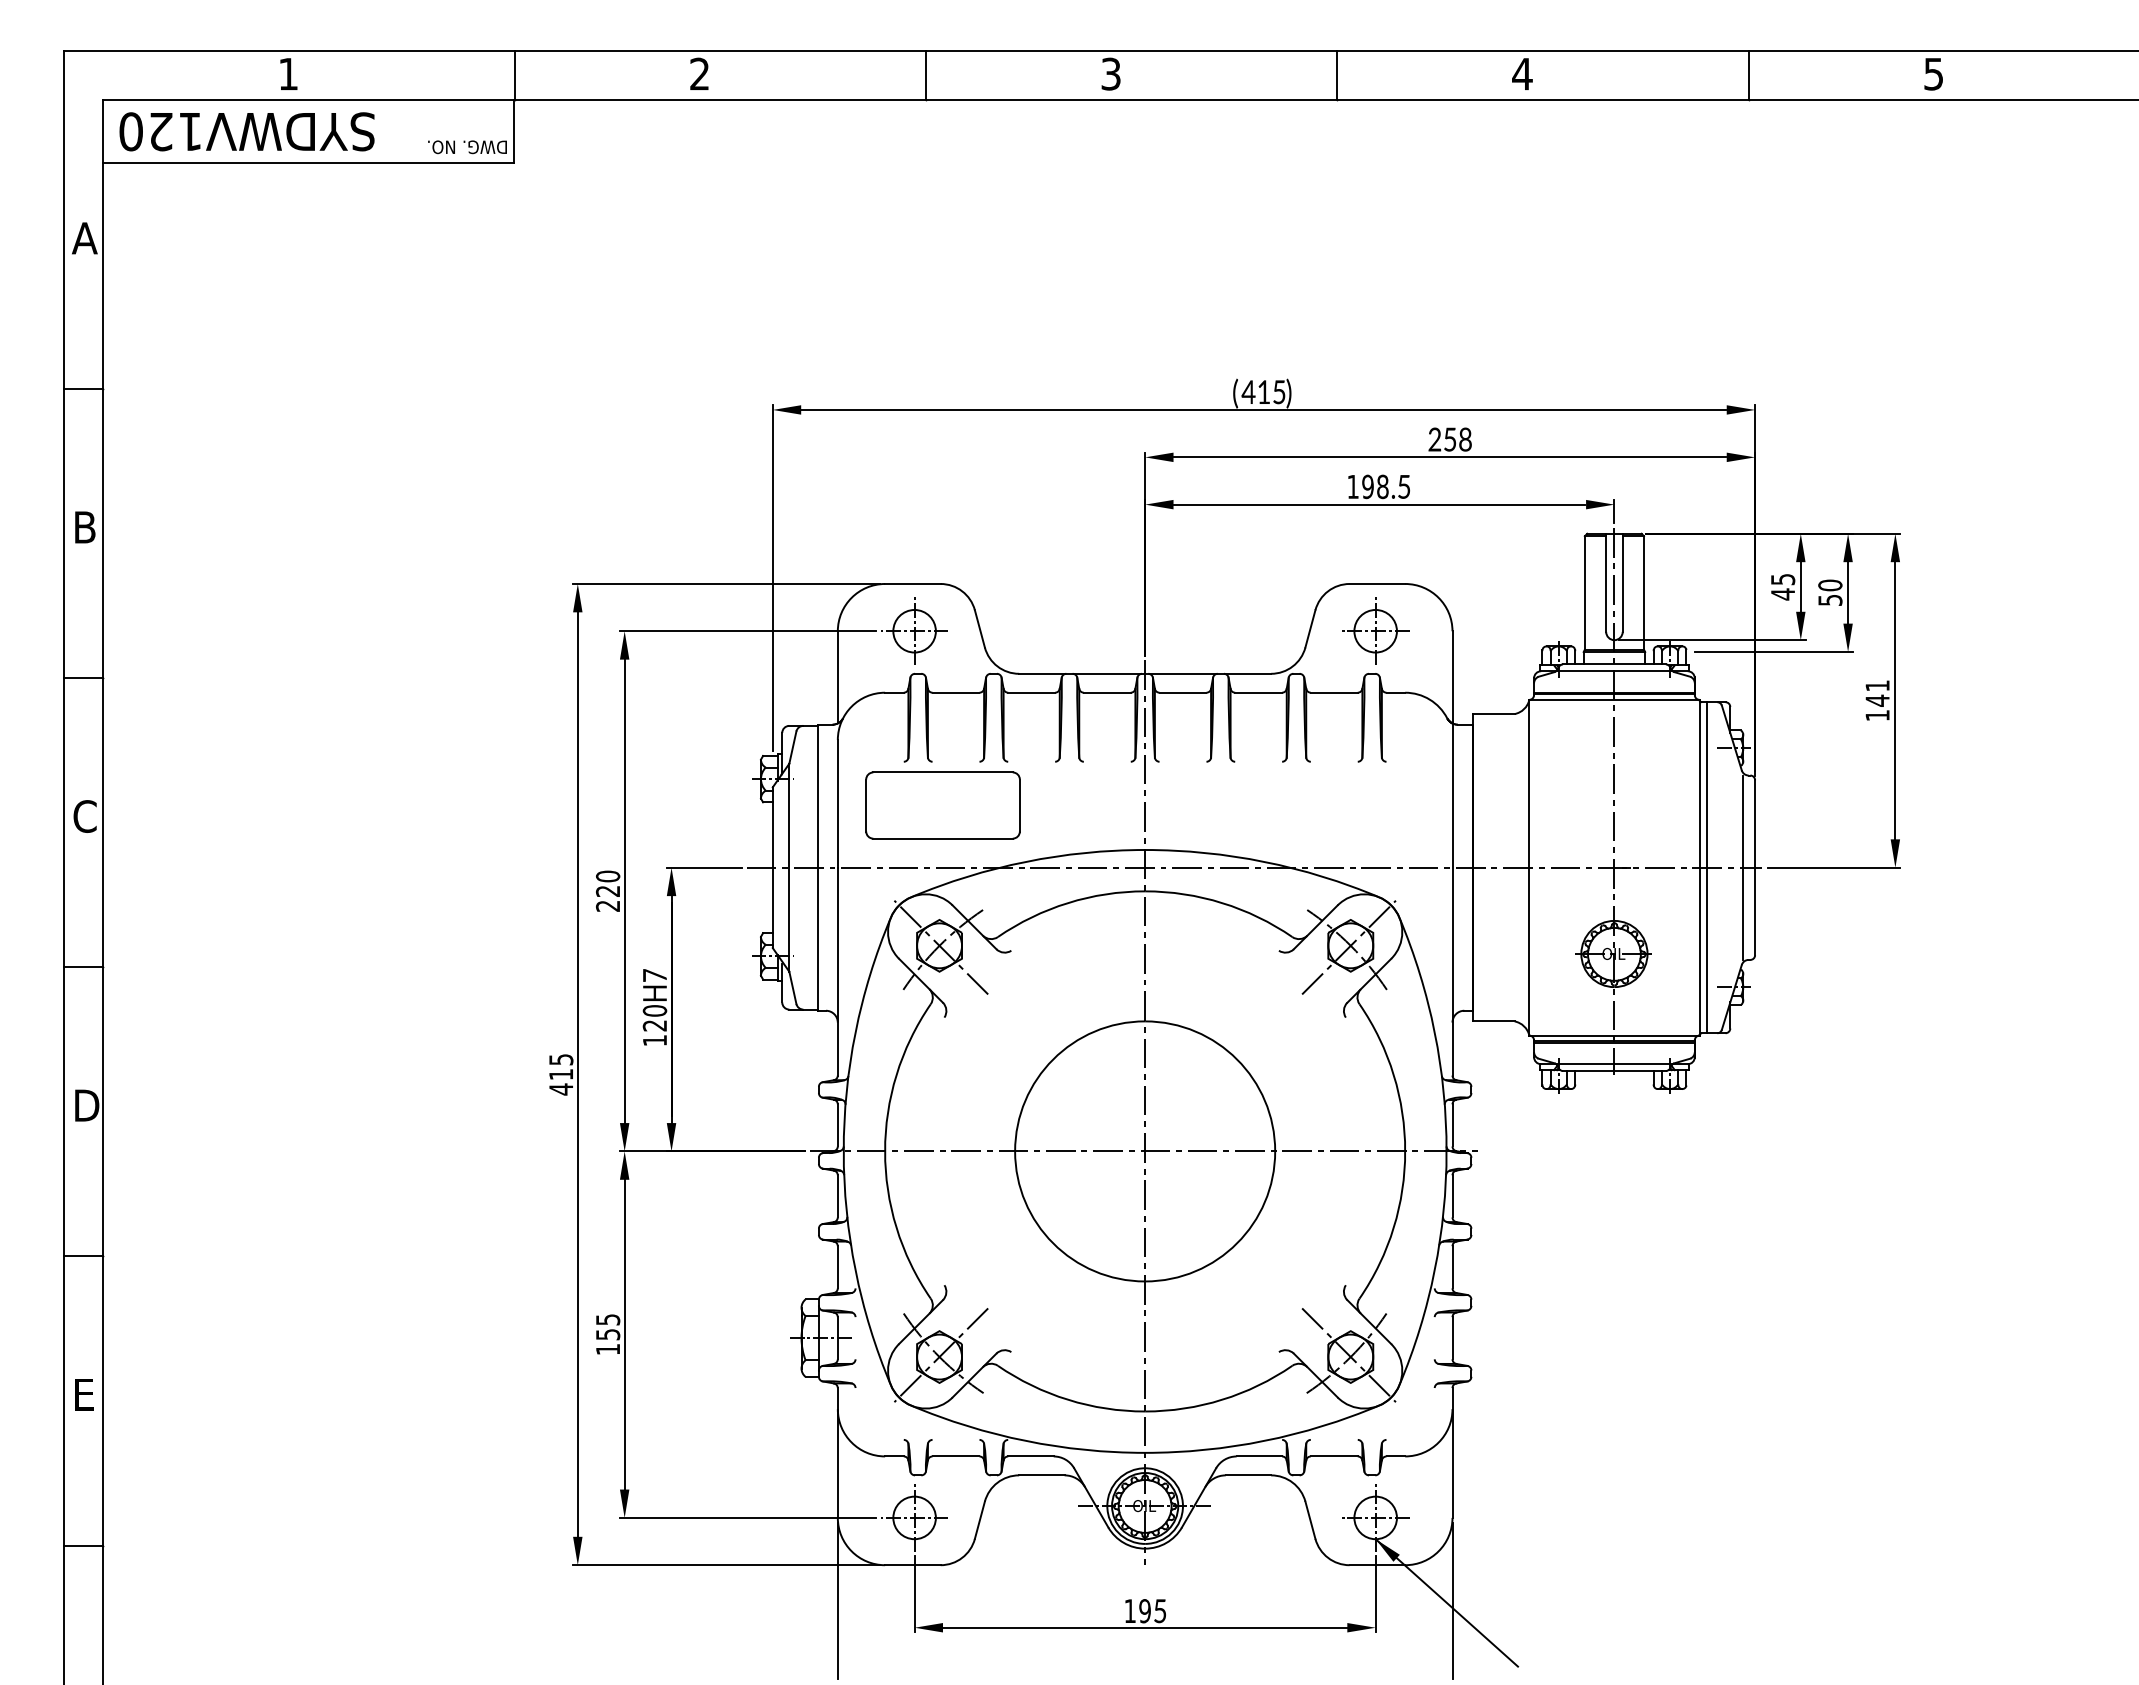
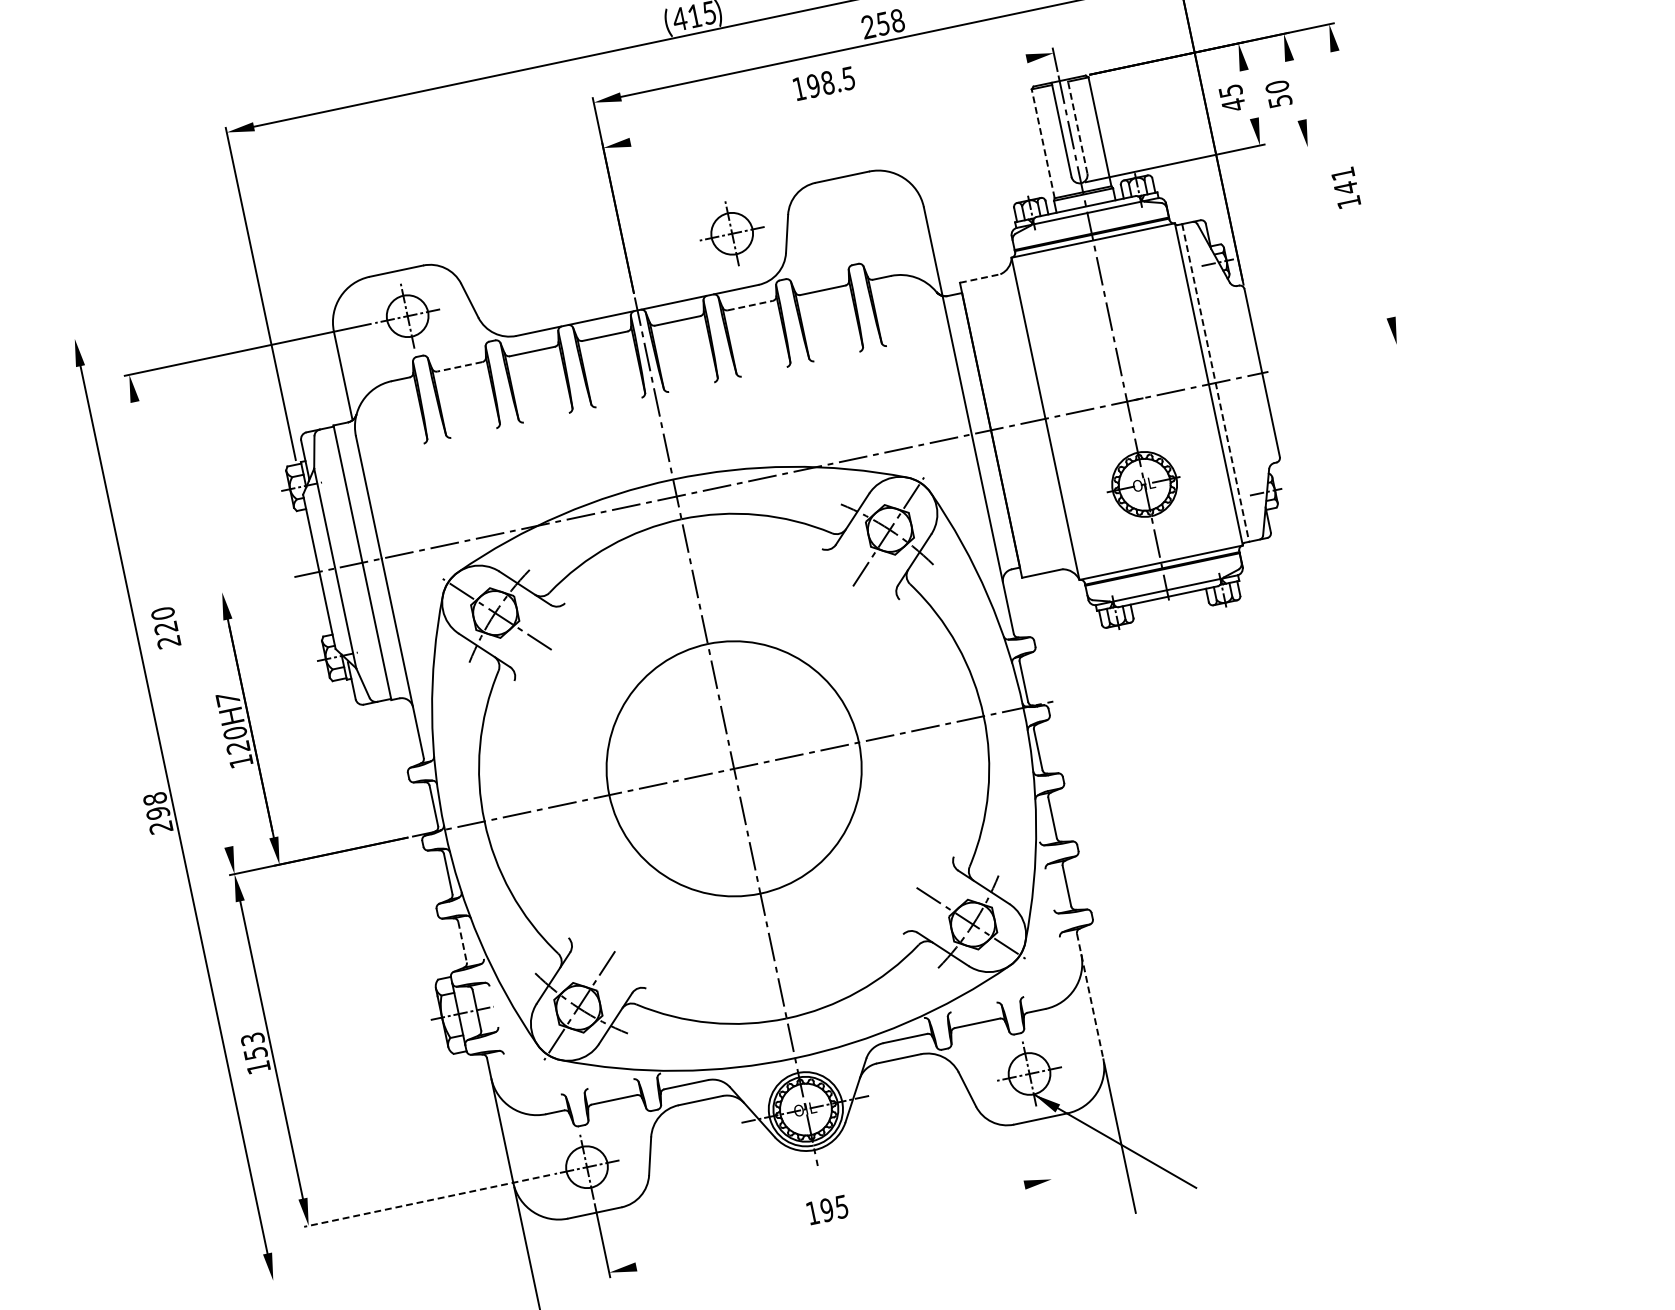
line: (1378, 504) -> (827, 100), removed
line: (1622, 582) -> (1077, 126), solid -> dashed
line: (726, 583) -> (217, 308), removed
line: (1800, 586) -> (1248, 94), removed
line: (1584, 592) -> (1042, 143), solid -> dashed
line: (1848, 592) -> (1296, 90), removed
part: (1375, 630) -> (731, 233), moved
line: (1773, 652) -> (1236, 162), removed
line: (955, 692) -> (459, 366), solid -> dashed
line: (1259, 692) -> (751, 305), solid -> dashed
line: (1895, 700) -> (1363, 184), removed
line: (1494, 714) -> (981, 278), solid -> dashed
part: (942, 805) -> (469, 477), removed
line: (704, 867) -> (253, 585), removed
line: (1743, 867) -> (1251, 375), removed
line: (1833, 867) -> (1337, 357), removed
line: (1706, 868) -> (1215, 383), solid -> dashed
line: (624, 891) -> (181, 624), removed
text: (561, 1074) -> (158, 813), 415 -> 298
line: (837, 1267) -> (462, 942), solid -> dashed
text: (607, 1319) -> (252, 1038), 155 -> 153
line: (1452, 1453) -> (1090, 996), solid -> dashed
line: (747, 1517) -> (426, 1200), solid -> dashed
line: (726, 1565) -> (416, 1250), removed
line: (1375, 1594) -> (1044, 1147), removed
line: (1145, 1627) -> (830, 1225), removed

